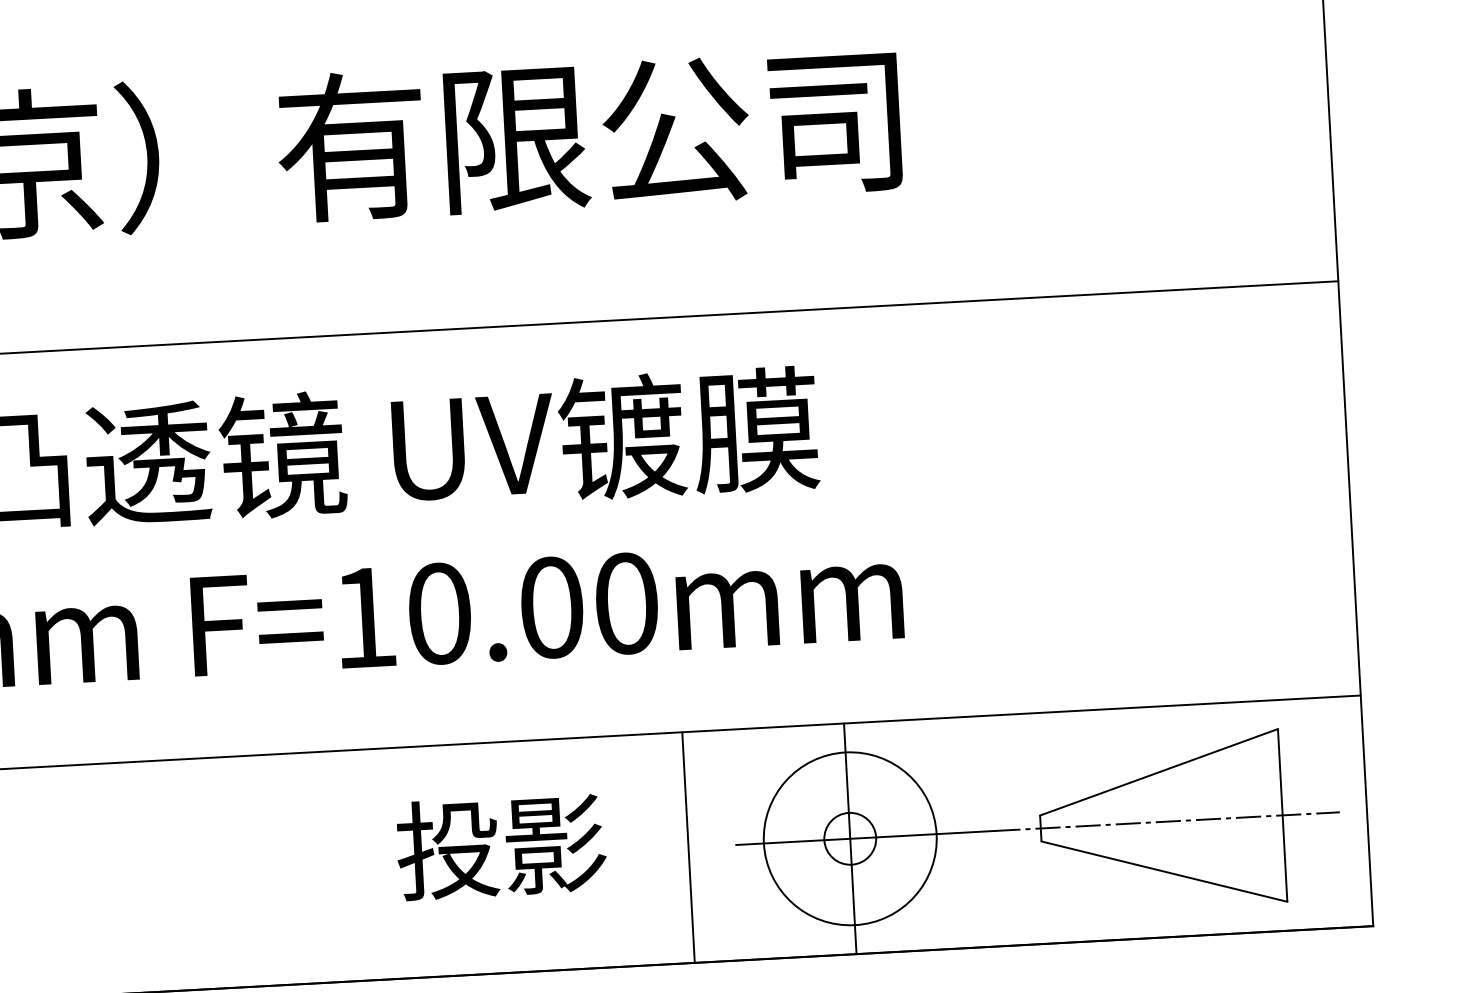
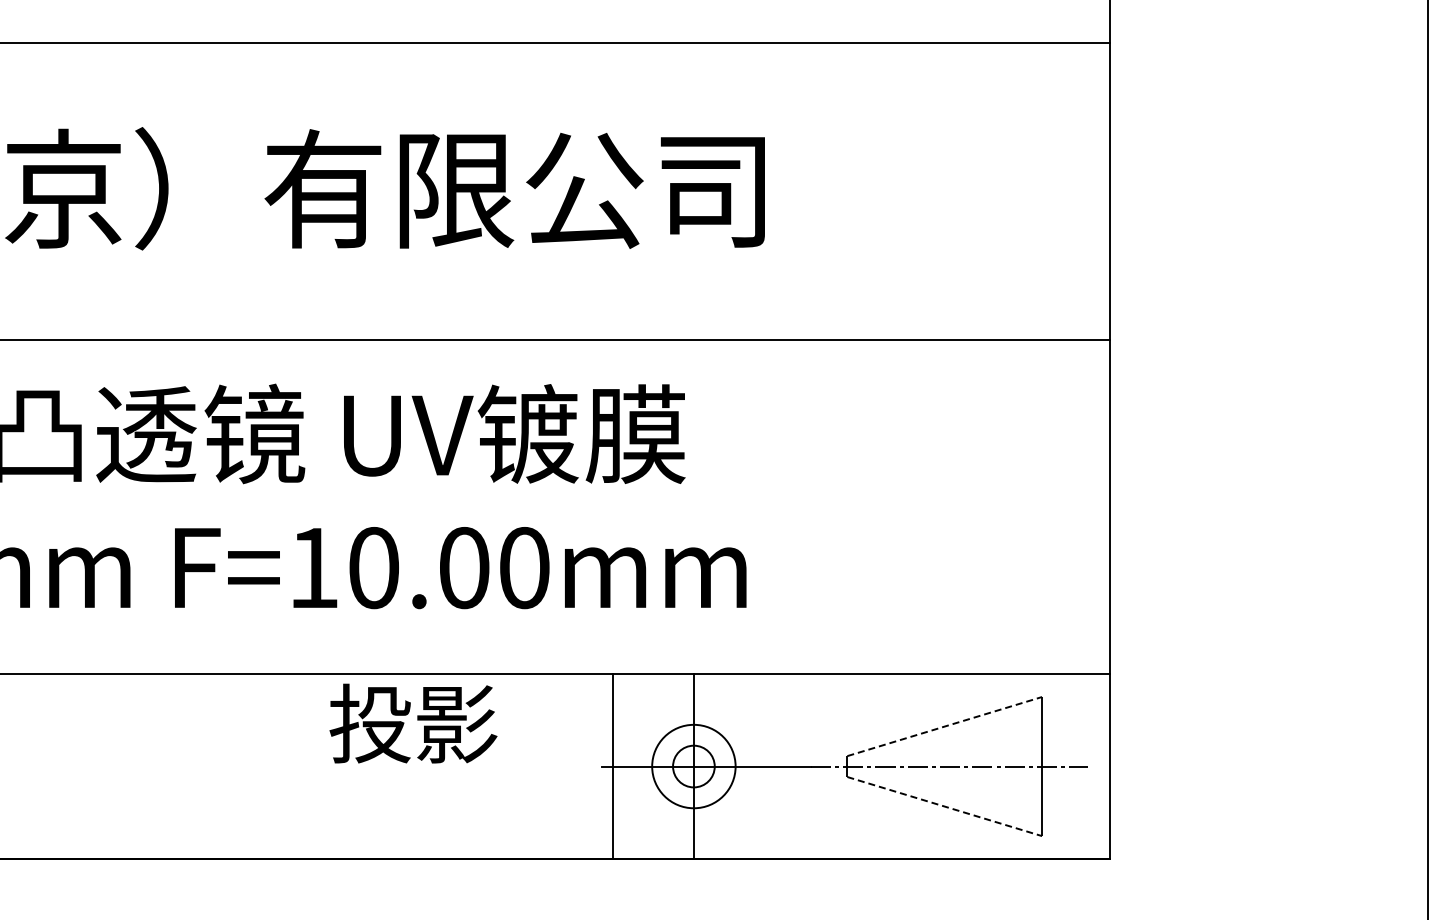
line: (1158, 772) -> (944, 726), solid -> dashed
circle: (849, 838) -> (693, 766), size x0.6
text: (501, 846) -> (413, 723), moved
line: (688, 847) -> (612, 766), moved
line: (1164, 871) -> (944, 806), solid -> dashed

